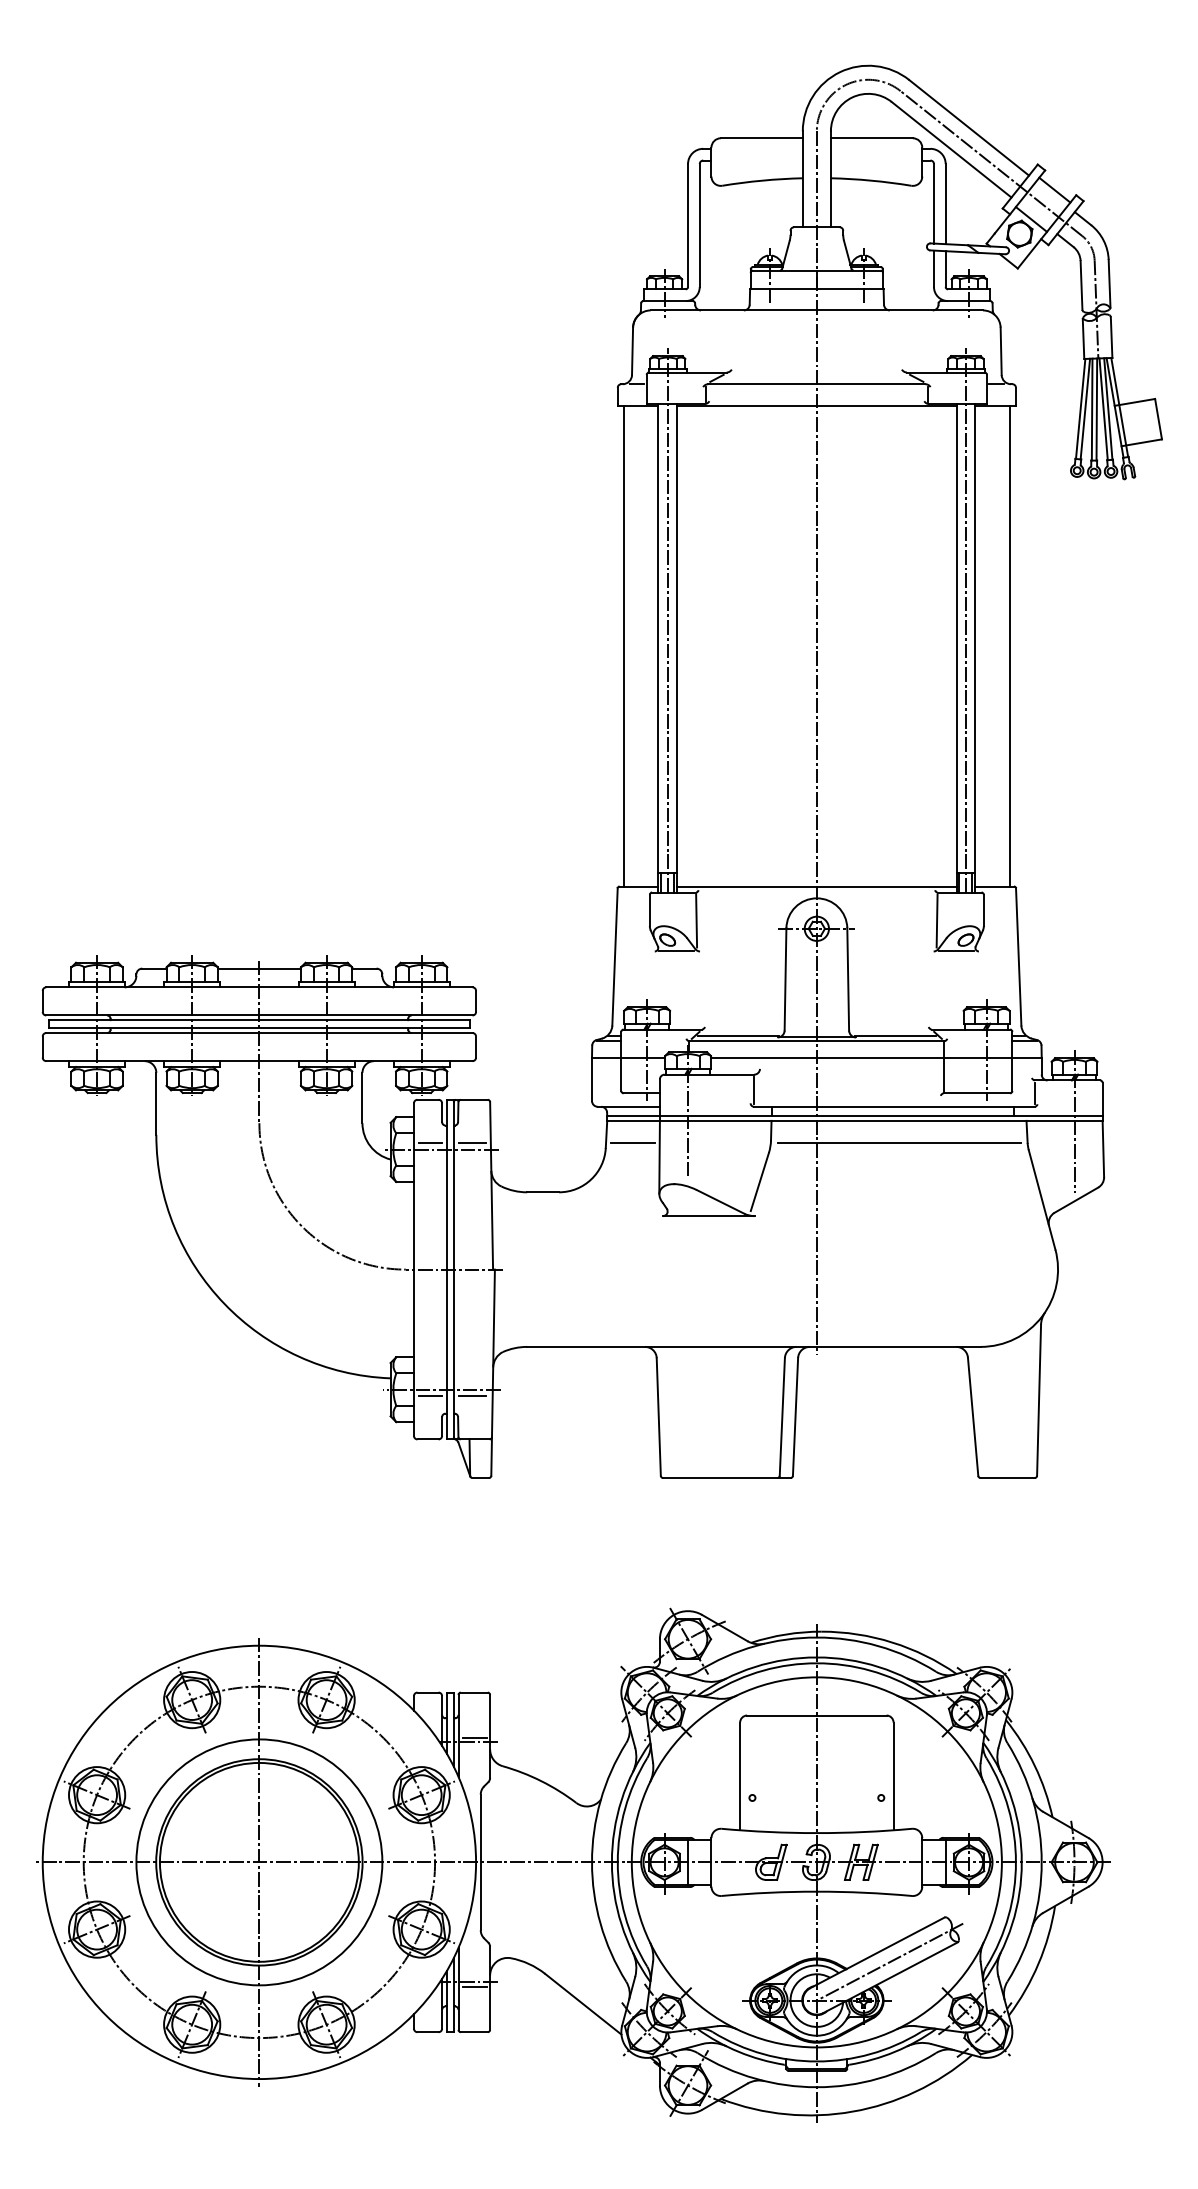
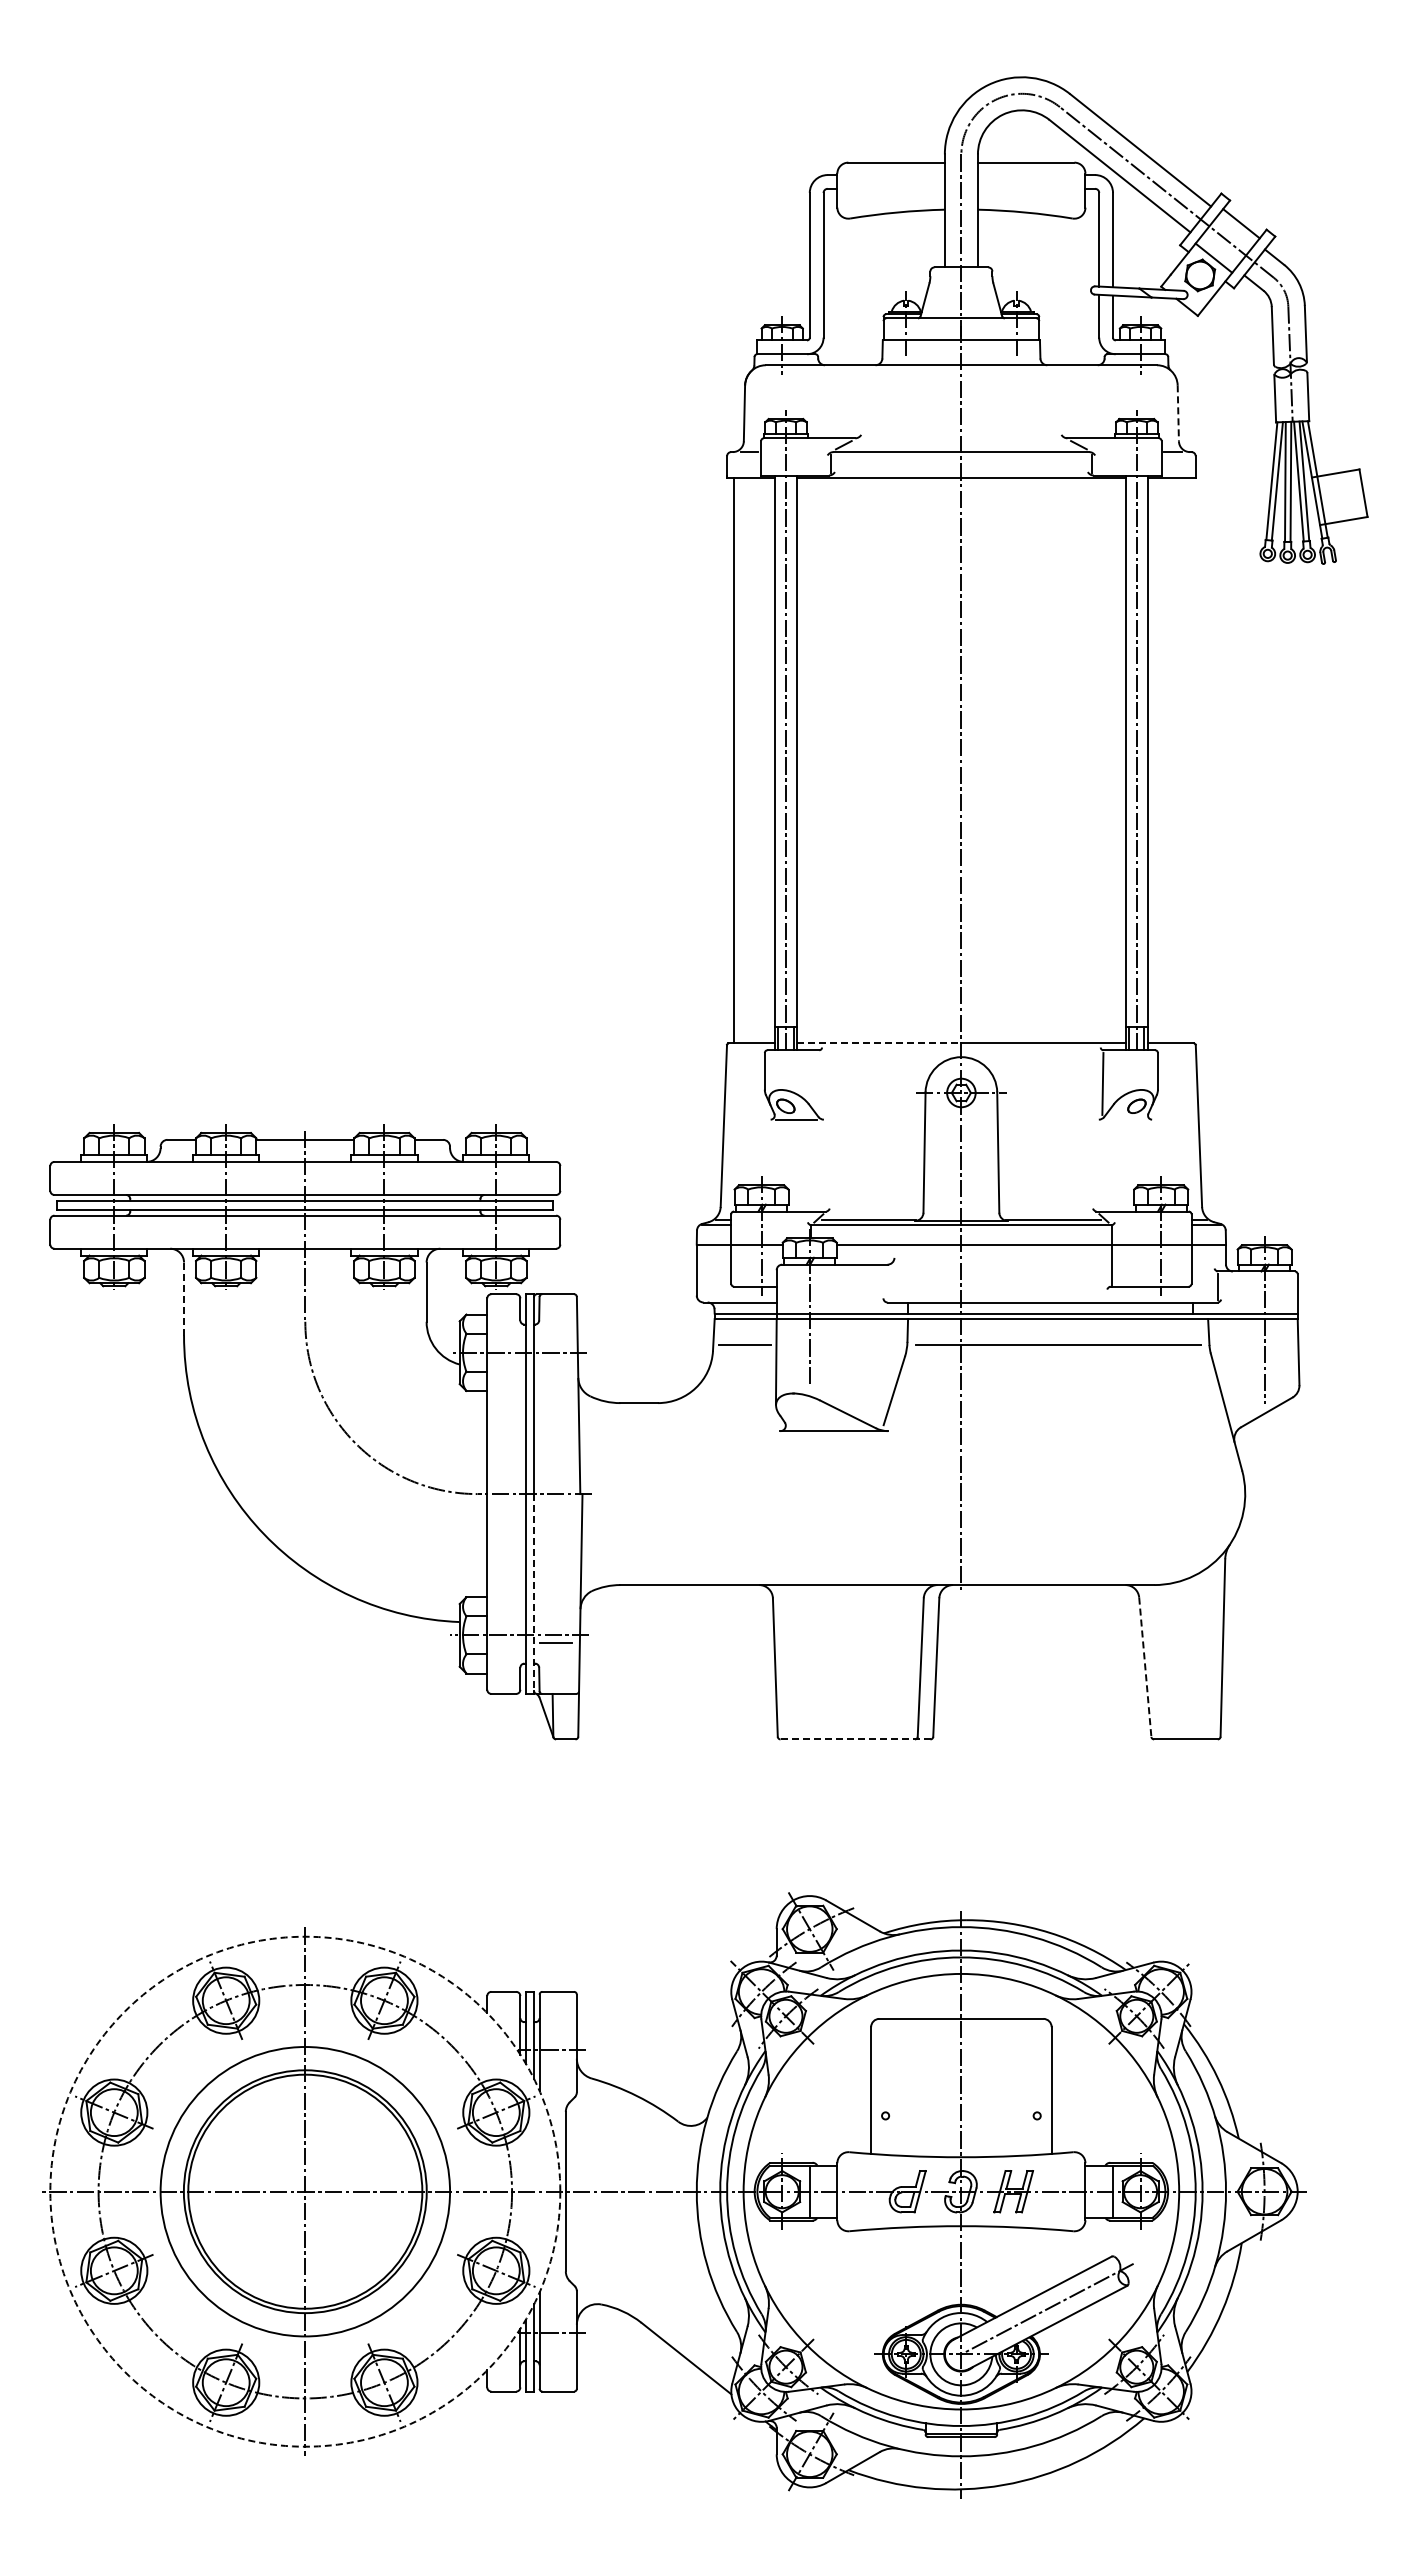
line: (1001, 351) -> (1178, 413), solid -> dashed
line: (1009, 646) -> (1188, 760), removed
line: (747, 886) -> (879, 1043), solid -> dashed
line: (696, 920) -> (819, 1083), removed
line: (956, 951) -> (1125, 1119), removed
line: (754, 1090) -> (887, 1283), removed
line: (156, 1104) -> (184, 1299), solid -> dashed
line: (430, 1143) -> (506, 1345), removed
line: (471, 1143) -> (555, 1345), removed
line: (454, 1353) -> (534, 1592), solid -> dashed
line: (430, 1395) -> (506, 1642), removed
line: (973, 1416) -> (1145, 1667), solid -> dashed
line: (726, 1478) -> (855, 1739), solid -> dashed
line: (474, 1737) -> (558, 2044), removed
circle: (259, 1862) -> (305, 2191), solid -> dashed
line: (474, 1987) -> (558, 2338), removed

